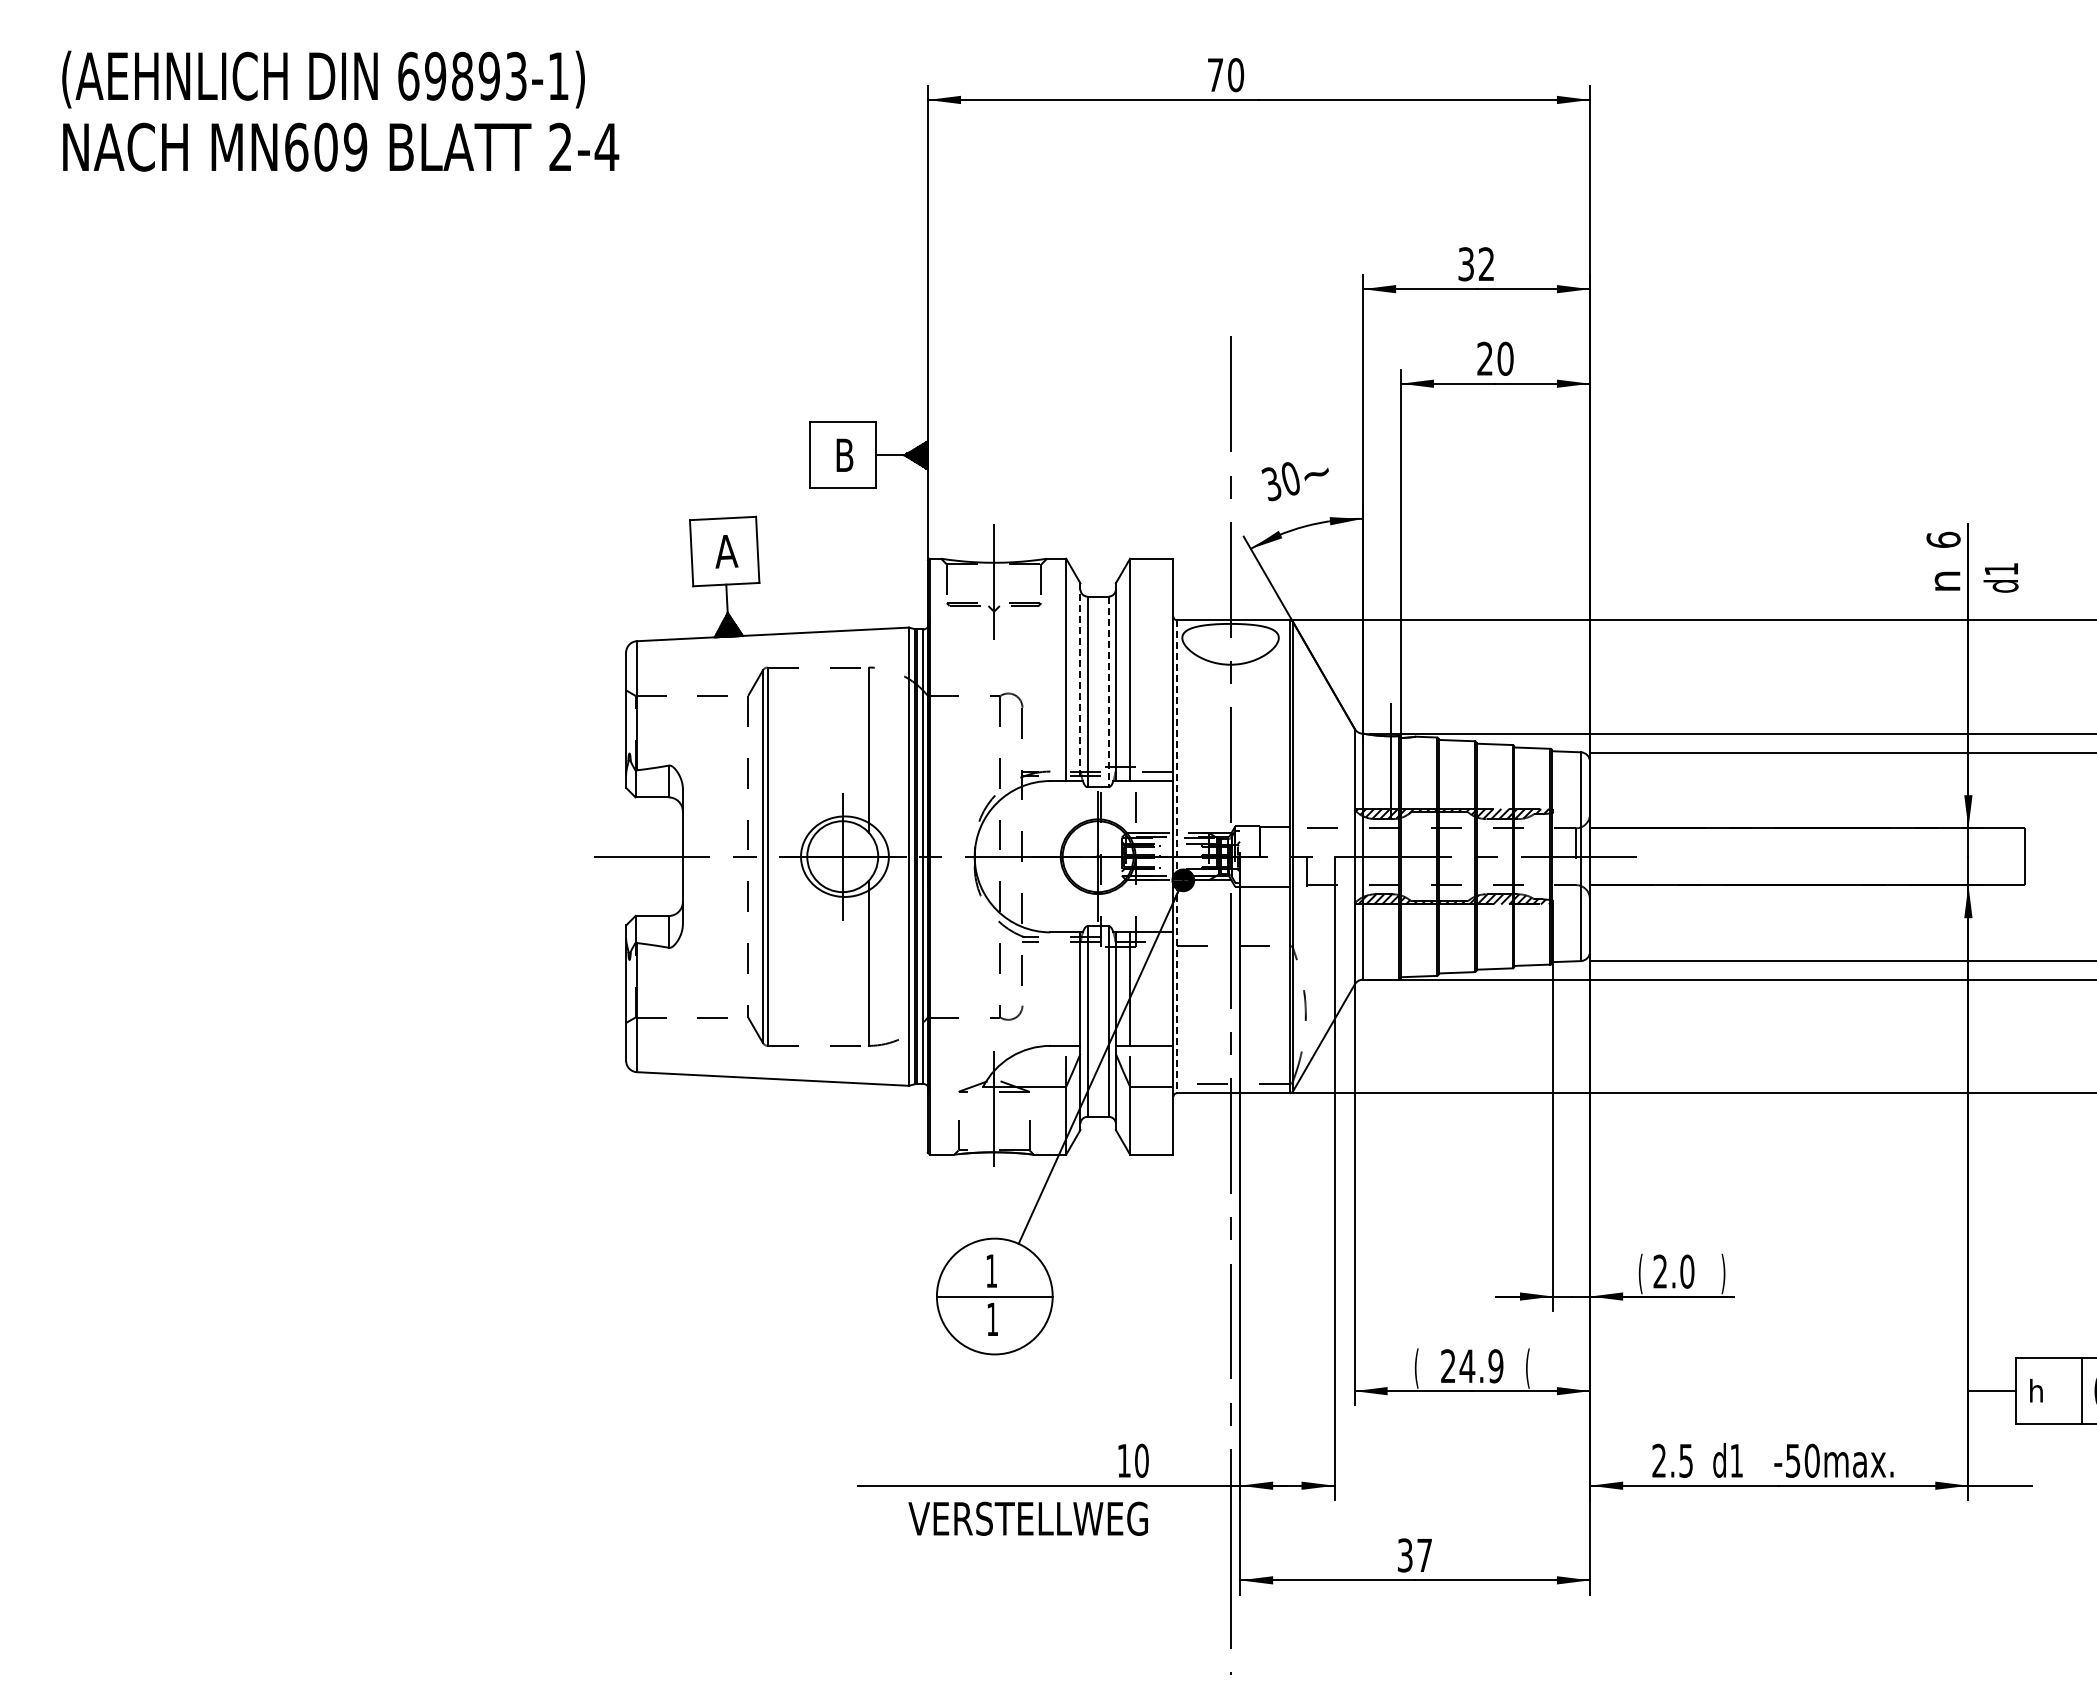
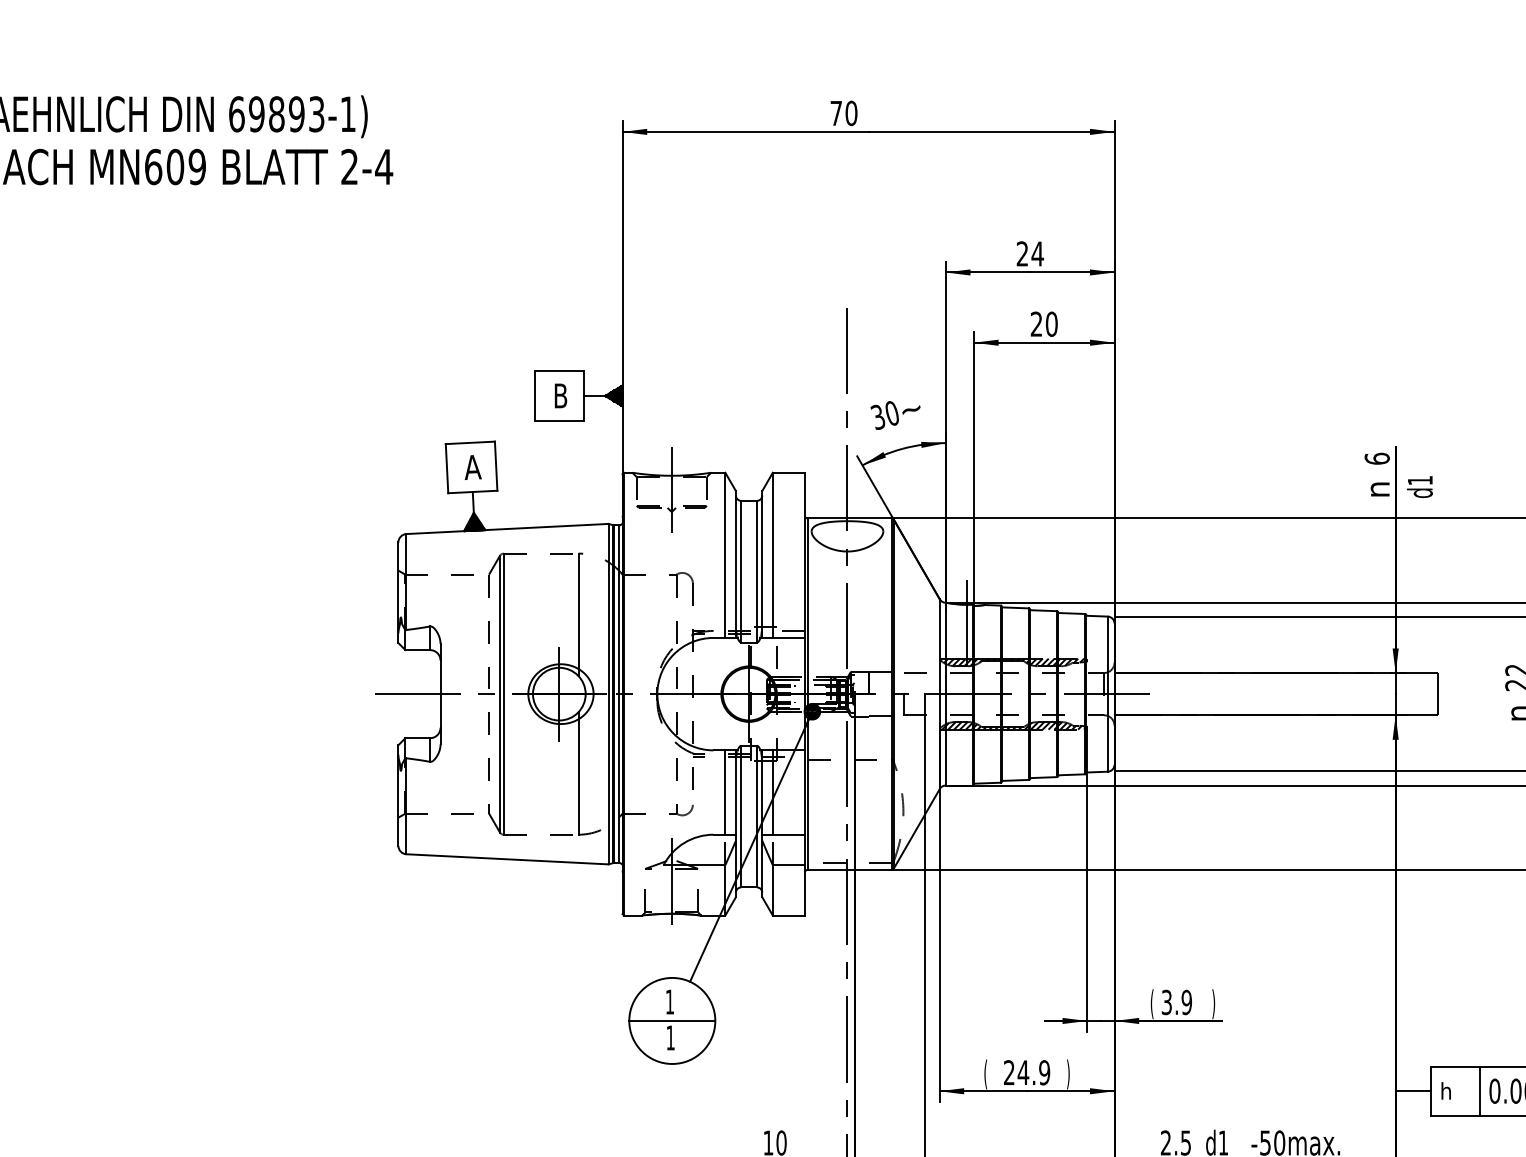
text: (1476, 264) -> (1030, 254), 32 -> 24
line: (1080, 682) -> (735, 564), dashed -> solid
line: (1108, 692) -> (756, 572), dashed -> solid
line: (1177, 857) -> (808, 694), dashed -> solid
line: (1066, 988) -> (725, 792), added
text: (1673, 1271) -> (1176, 1002), 2.0 -> 3.9
text: (1527, 1368) -> (1068, 1074), ( -> )

